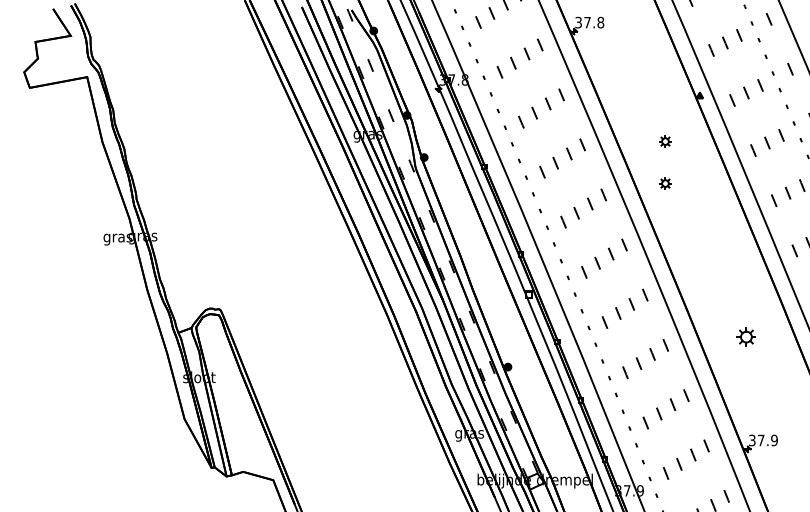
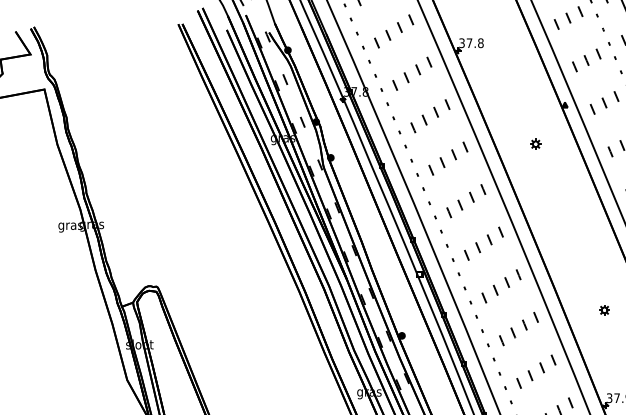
part: (665, 183) -> (535, 179), removed
part: (746, 336) -> (604, 309), size x0.62

